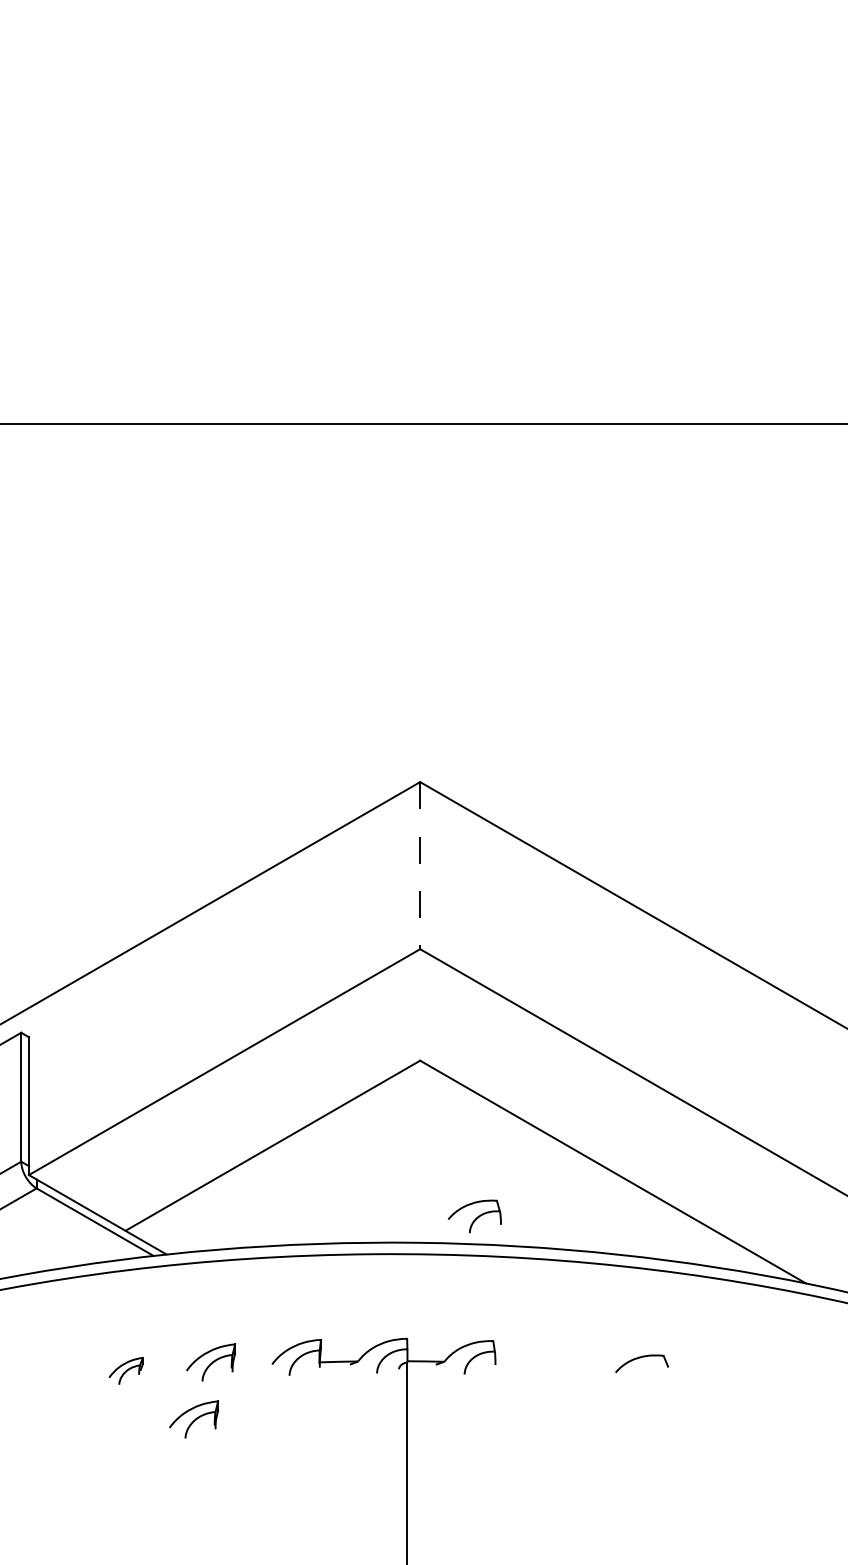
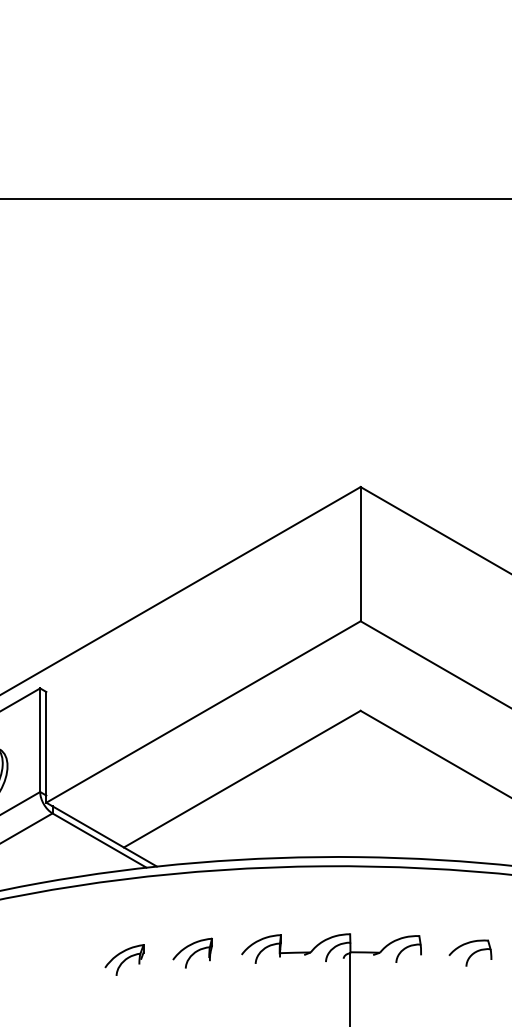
line: (420, 865) -> (360, 554), dashed -> solid
part: (474, 1216) -> (470, 953), moved
part: (125, 1370) -> (123, 959), size x1.43
part: (194, 1419) -> (179, 999), removed

